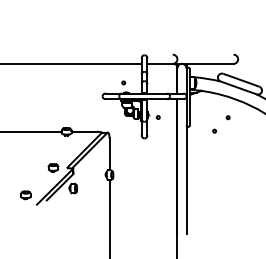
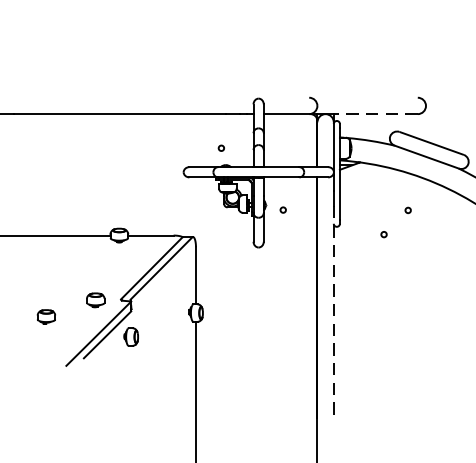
line: (209, 63) -> (374, 113), solid -> dashed
line: (186, 174) -> (333, 311), solid -> dashed
part: (25, 195) -> (45, 317), moved

